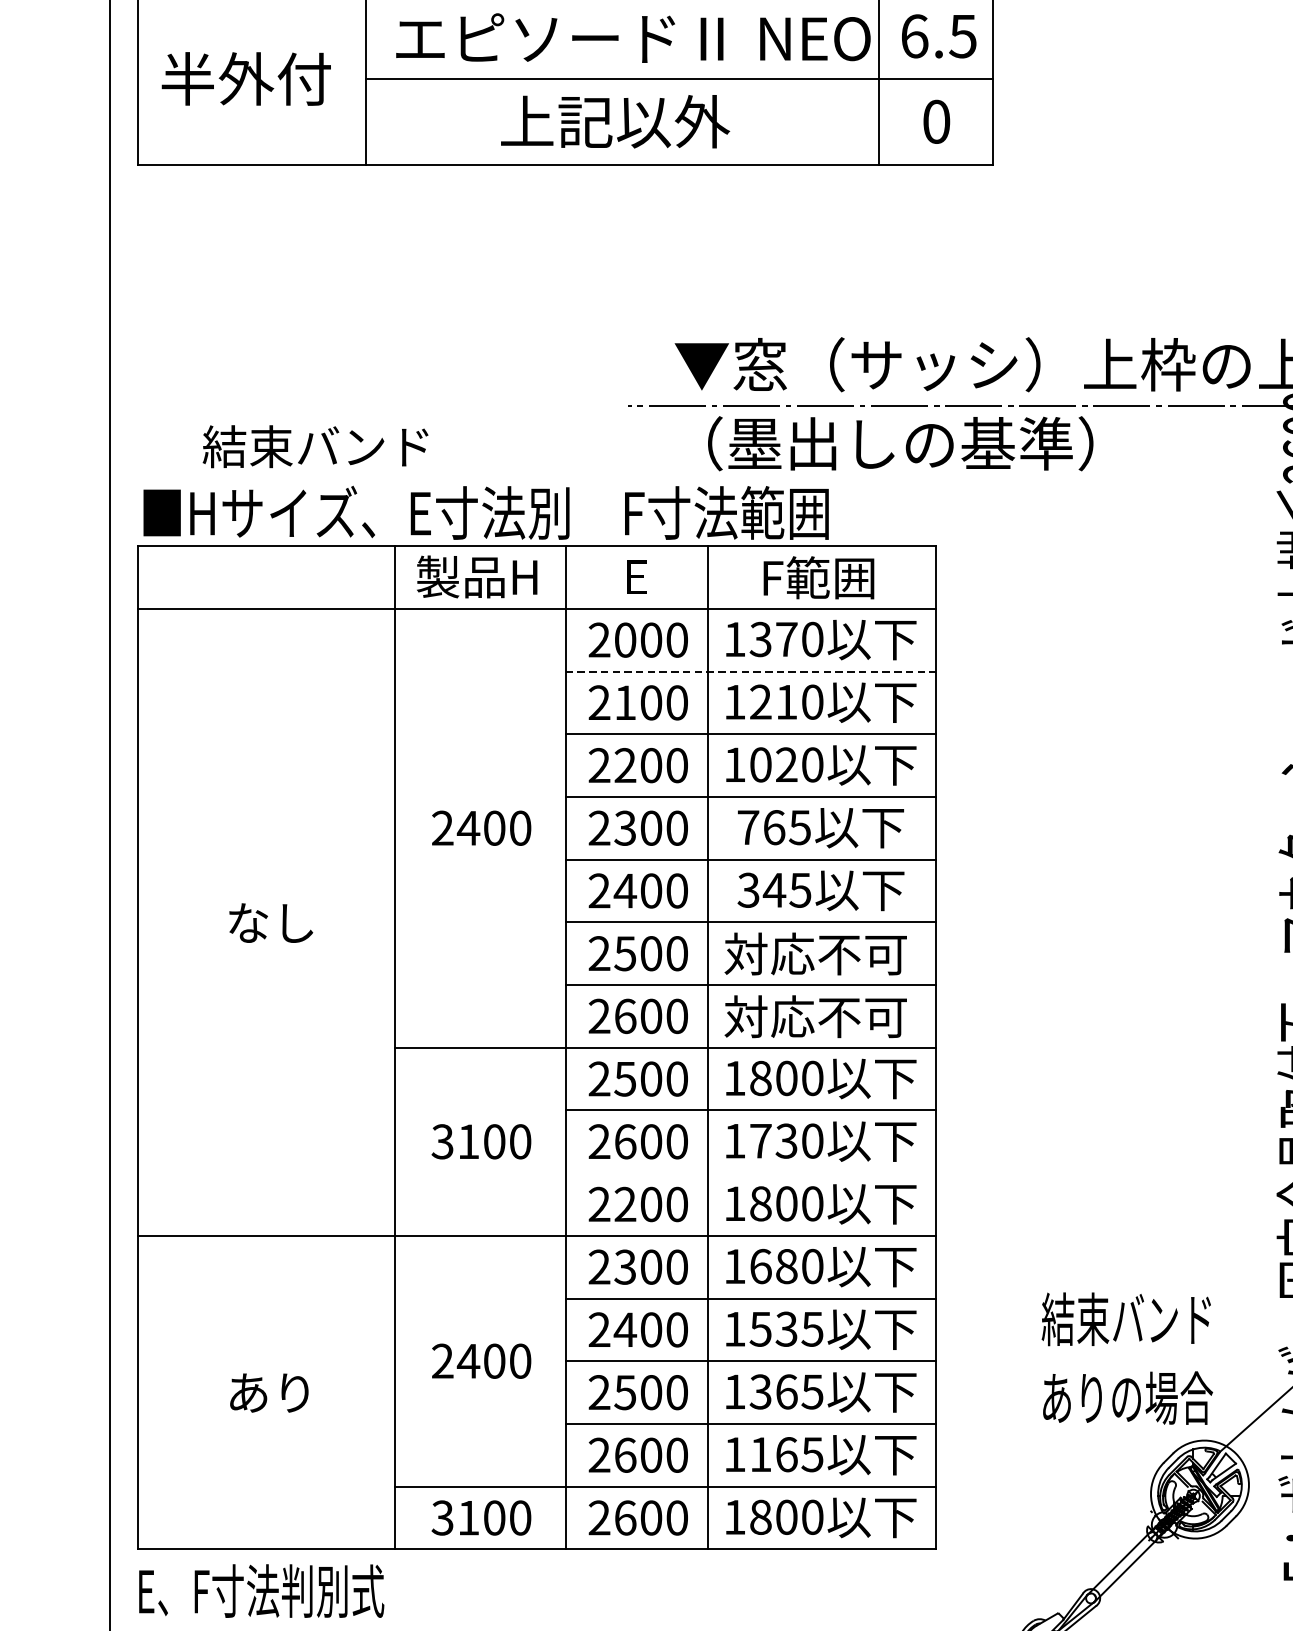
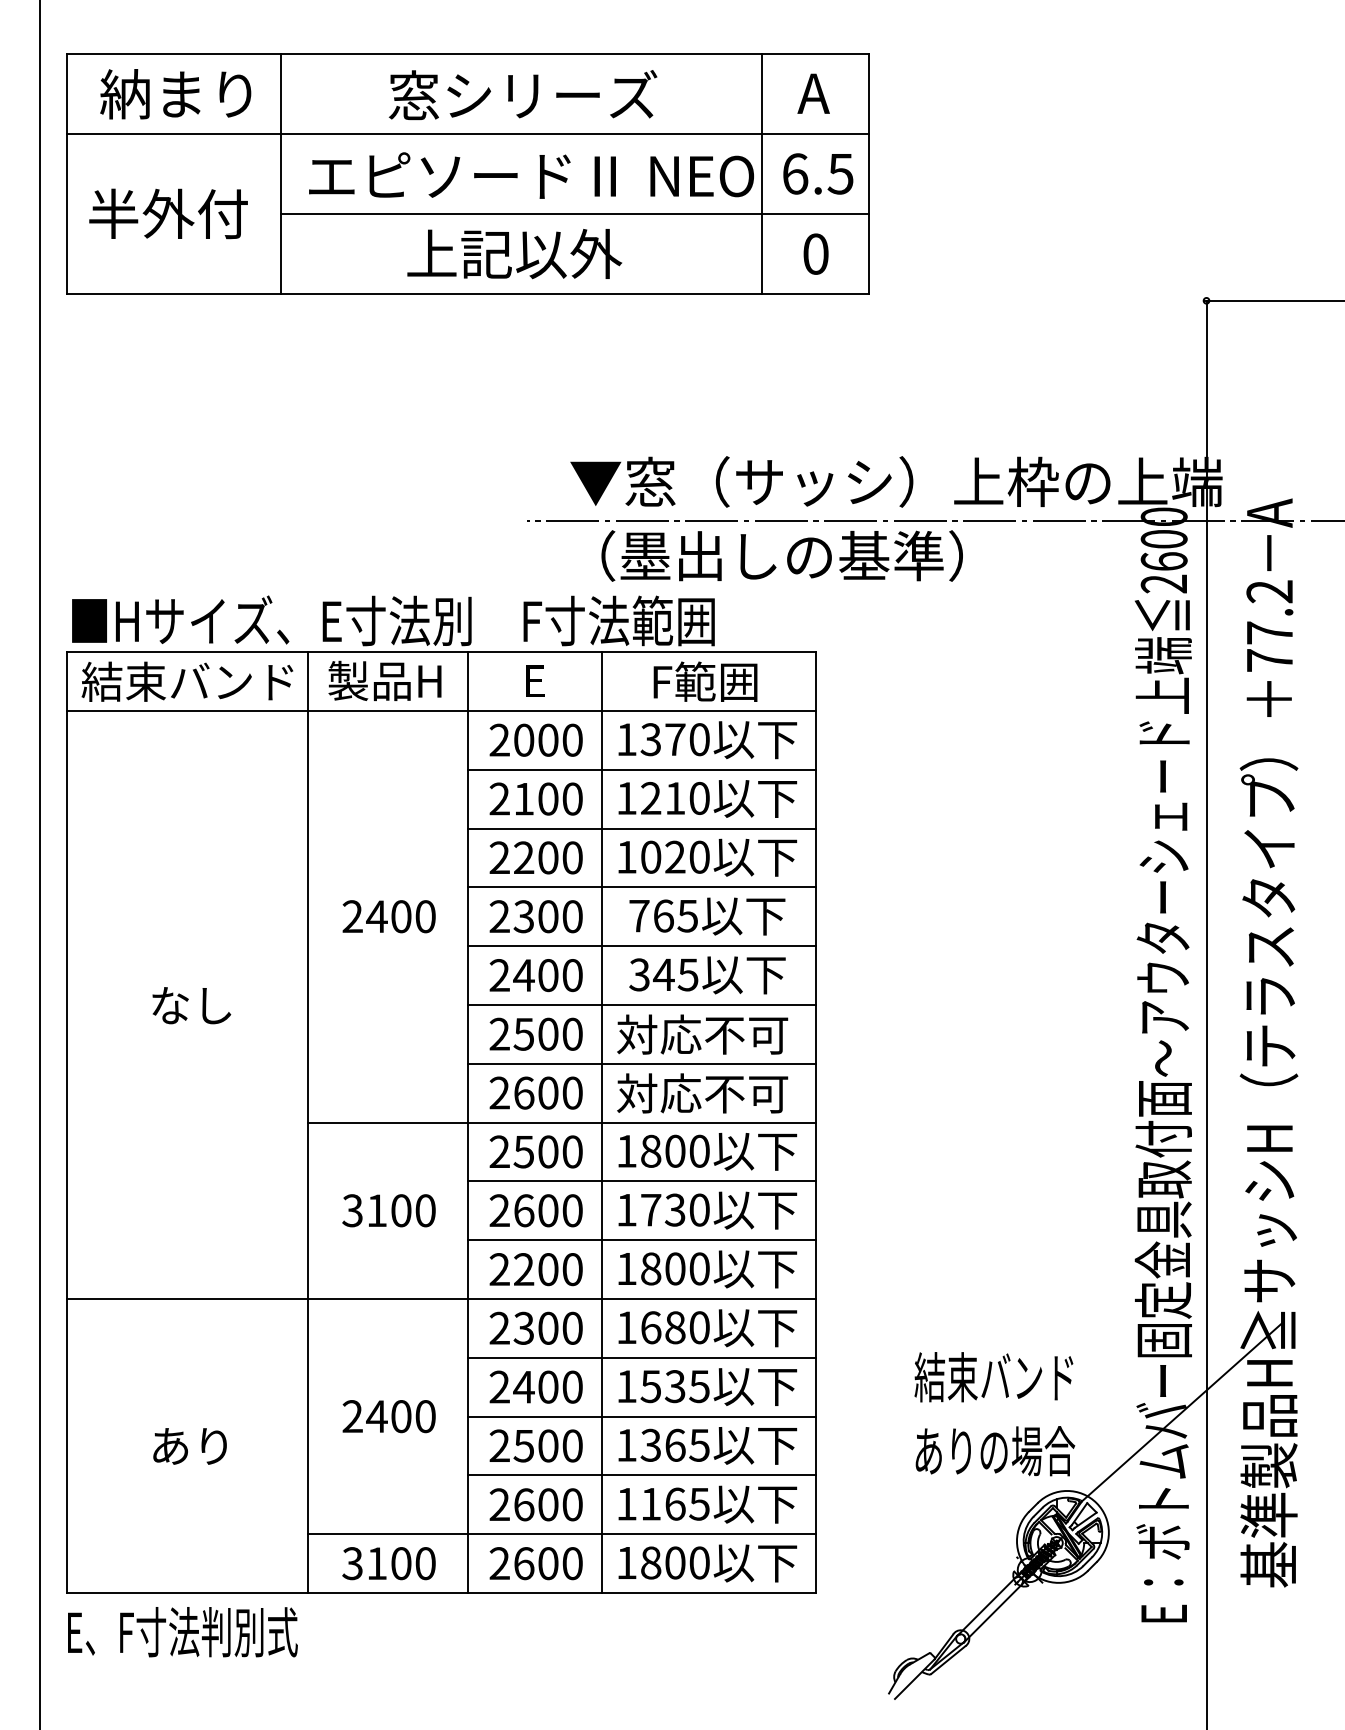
text: (315, 446) -> (187, 681), moved
line: (750, 671) -> (641, 769), dashed -> solid
line: (750, 1173) -> (641, 1240), added

